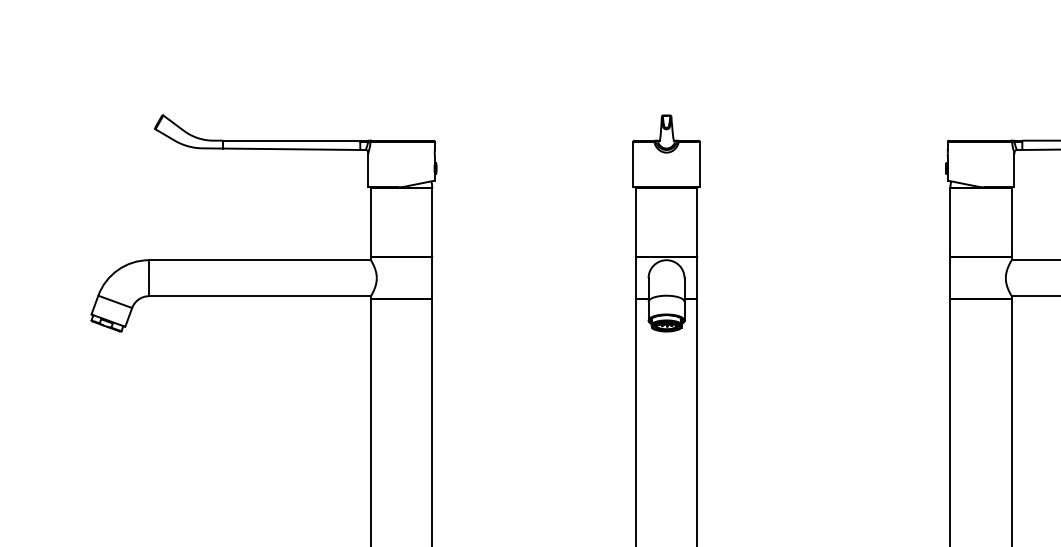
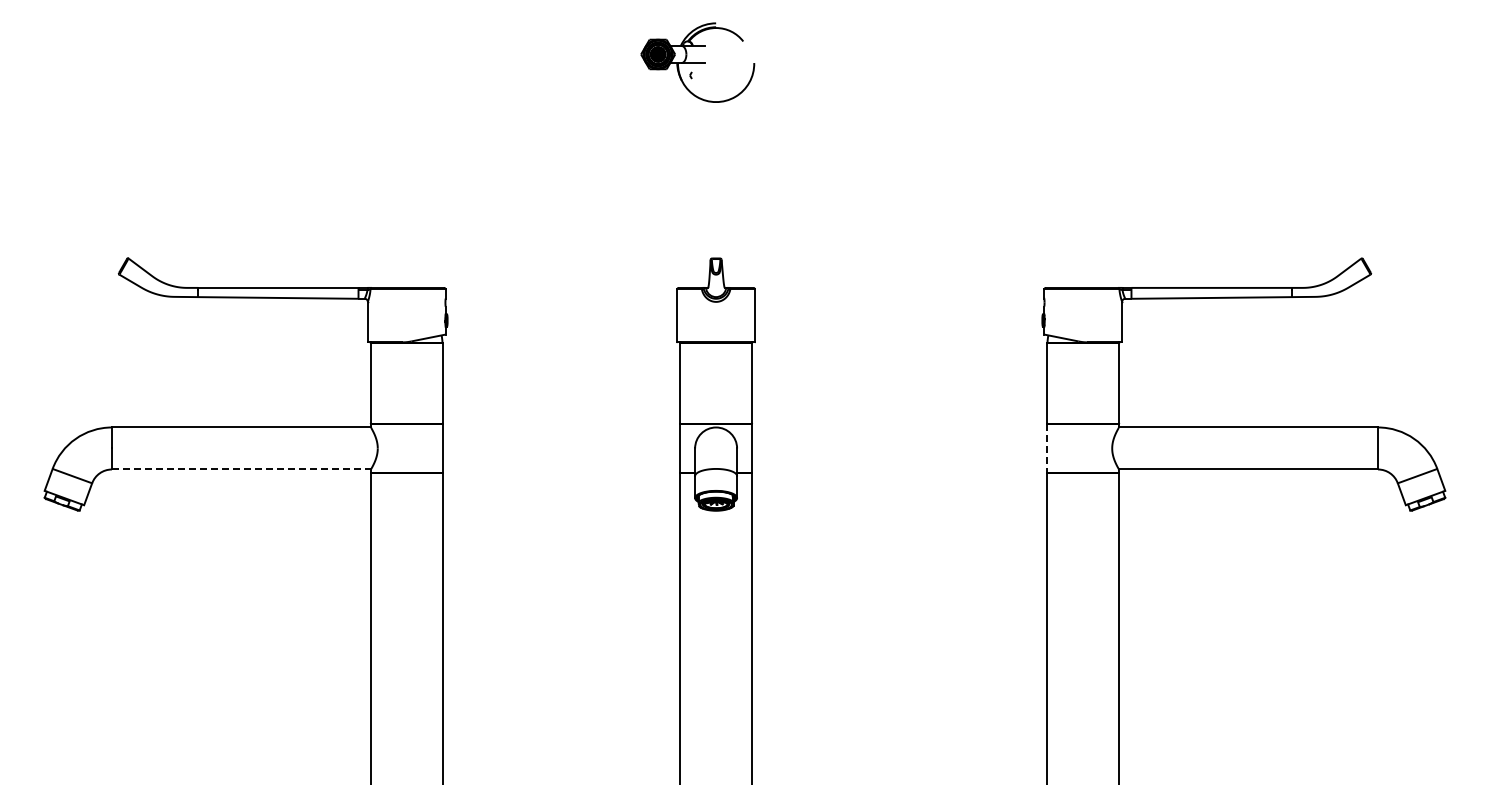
line: (950, 278) -> (1047, 448), solid -> dashed
line: (260, 296) -> (241, 469), solid -> dashed

